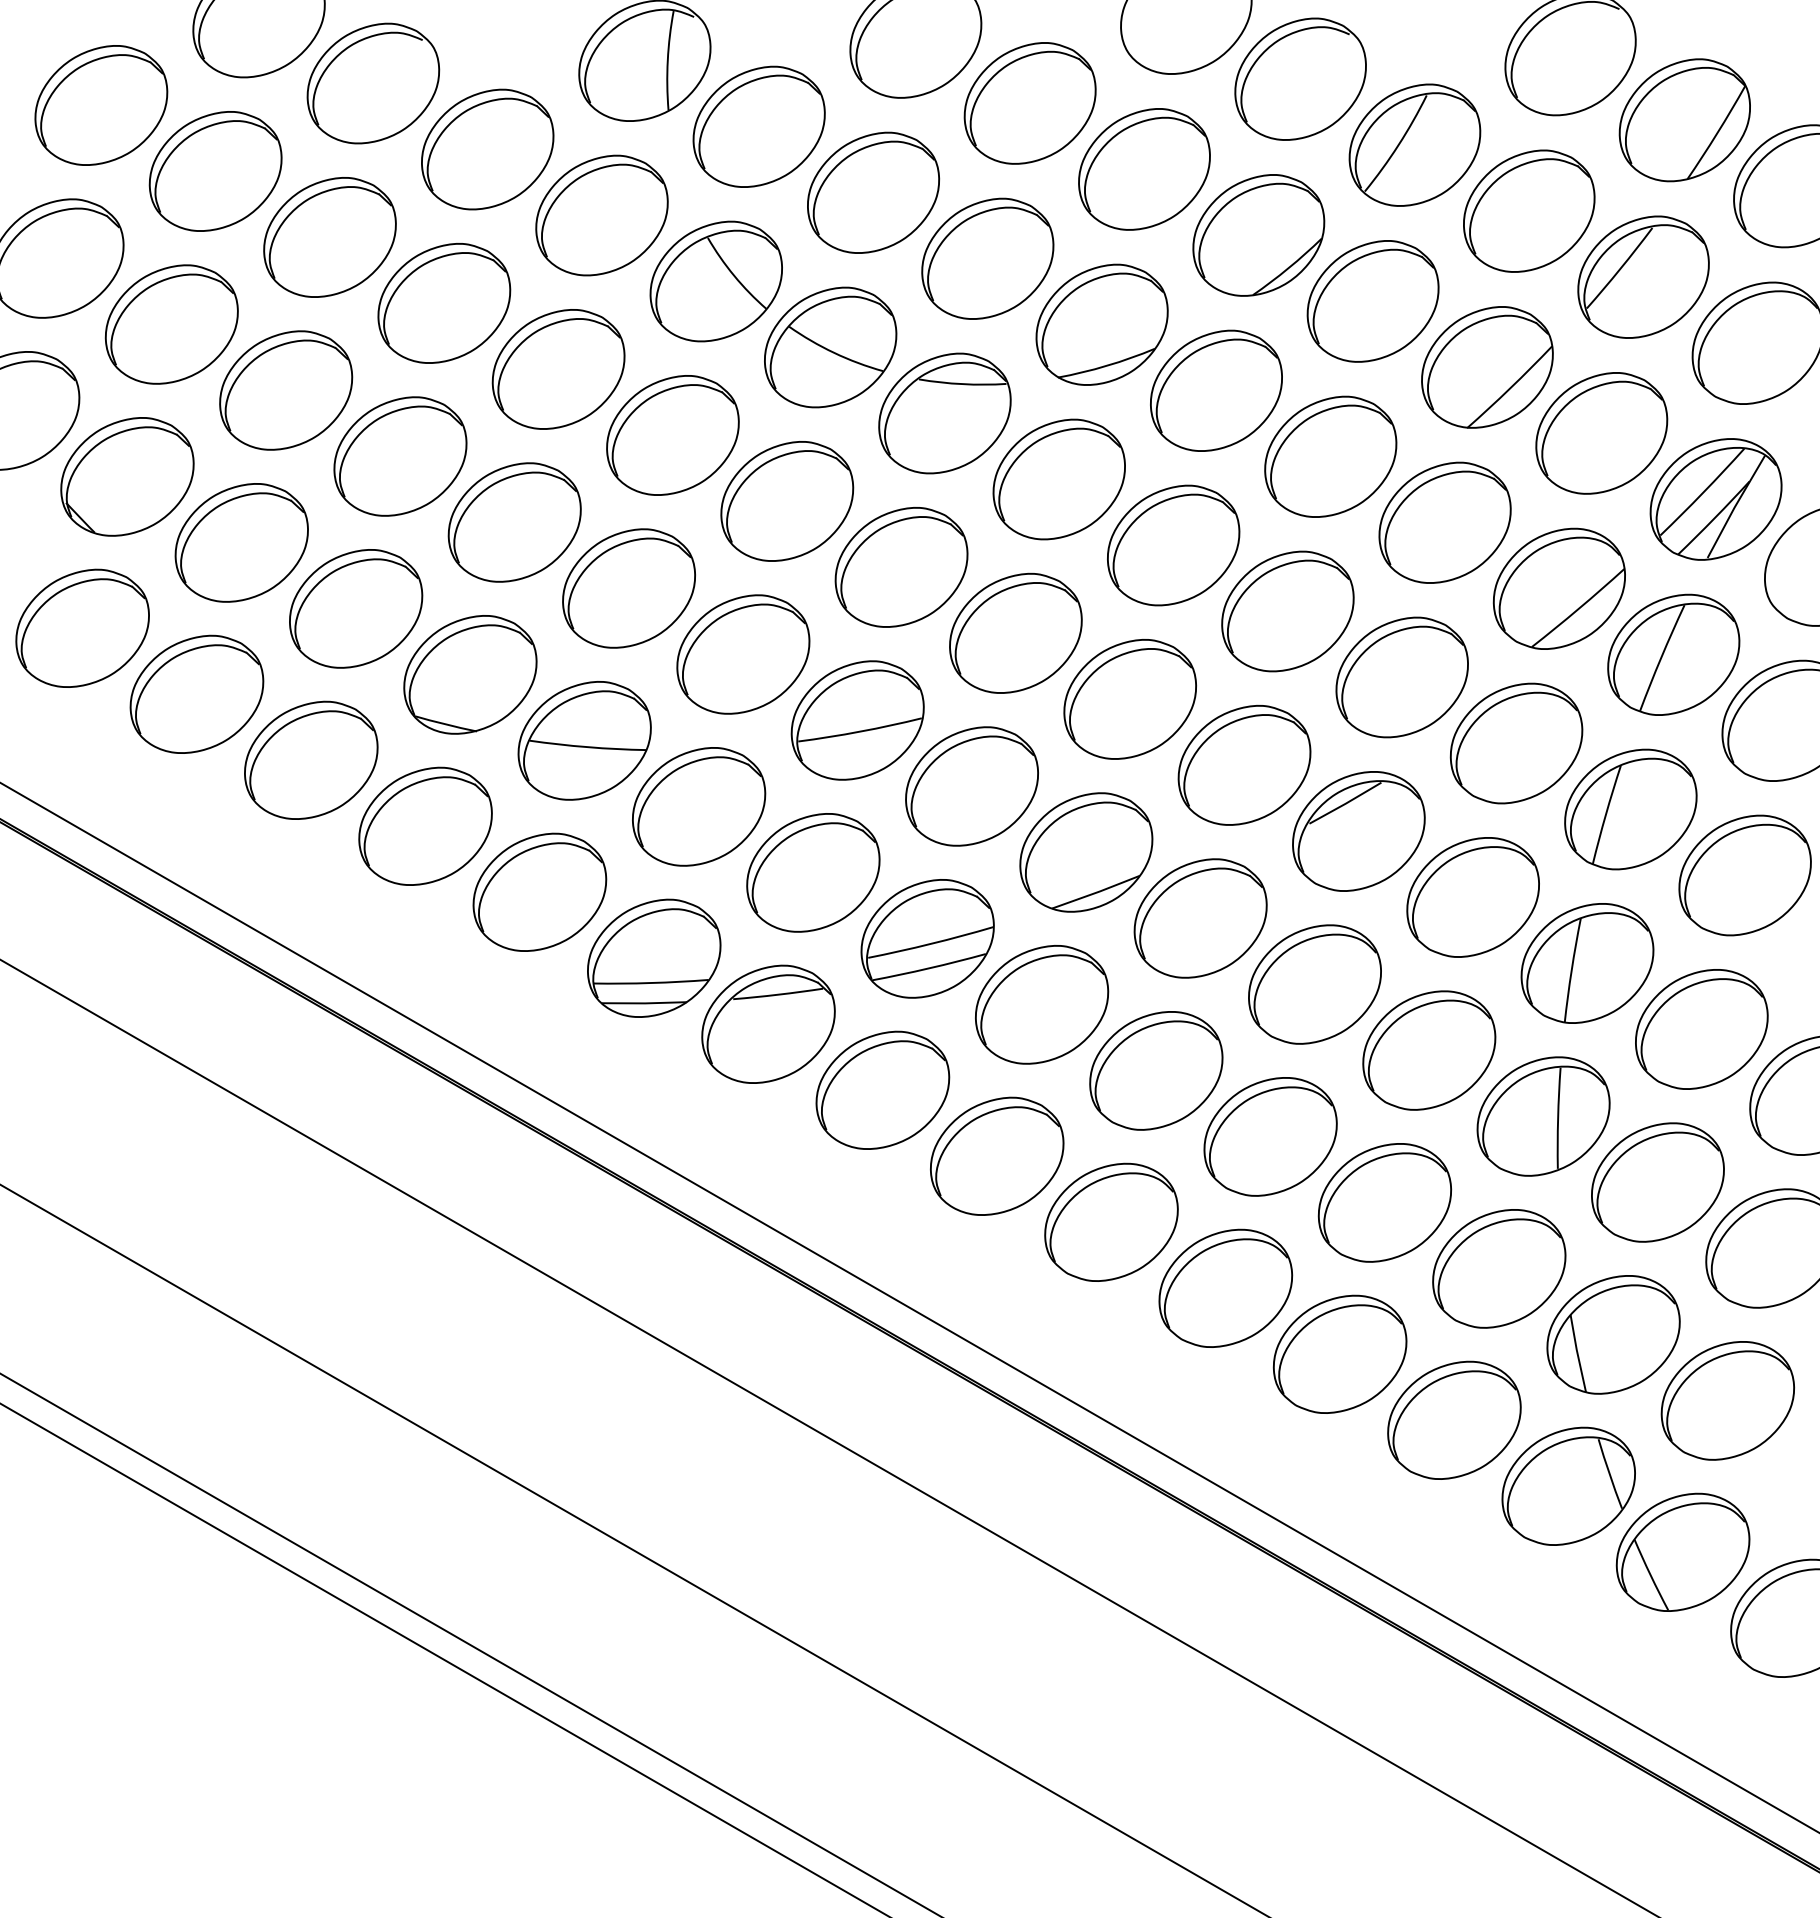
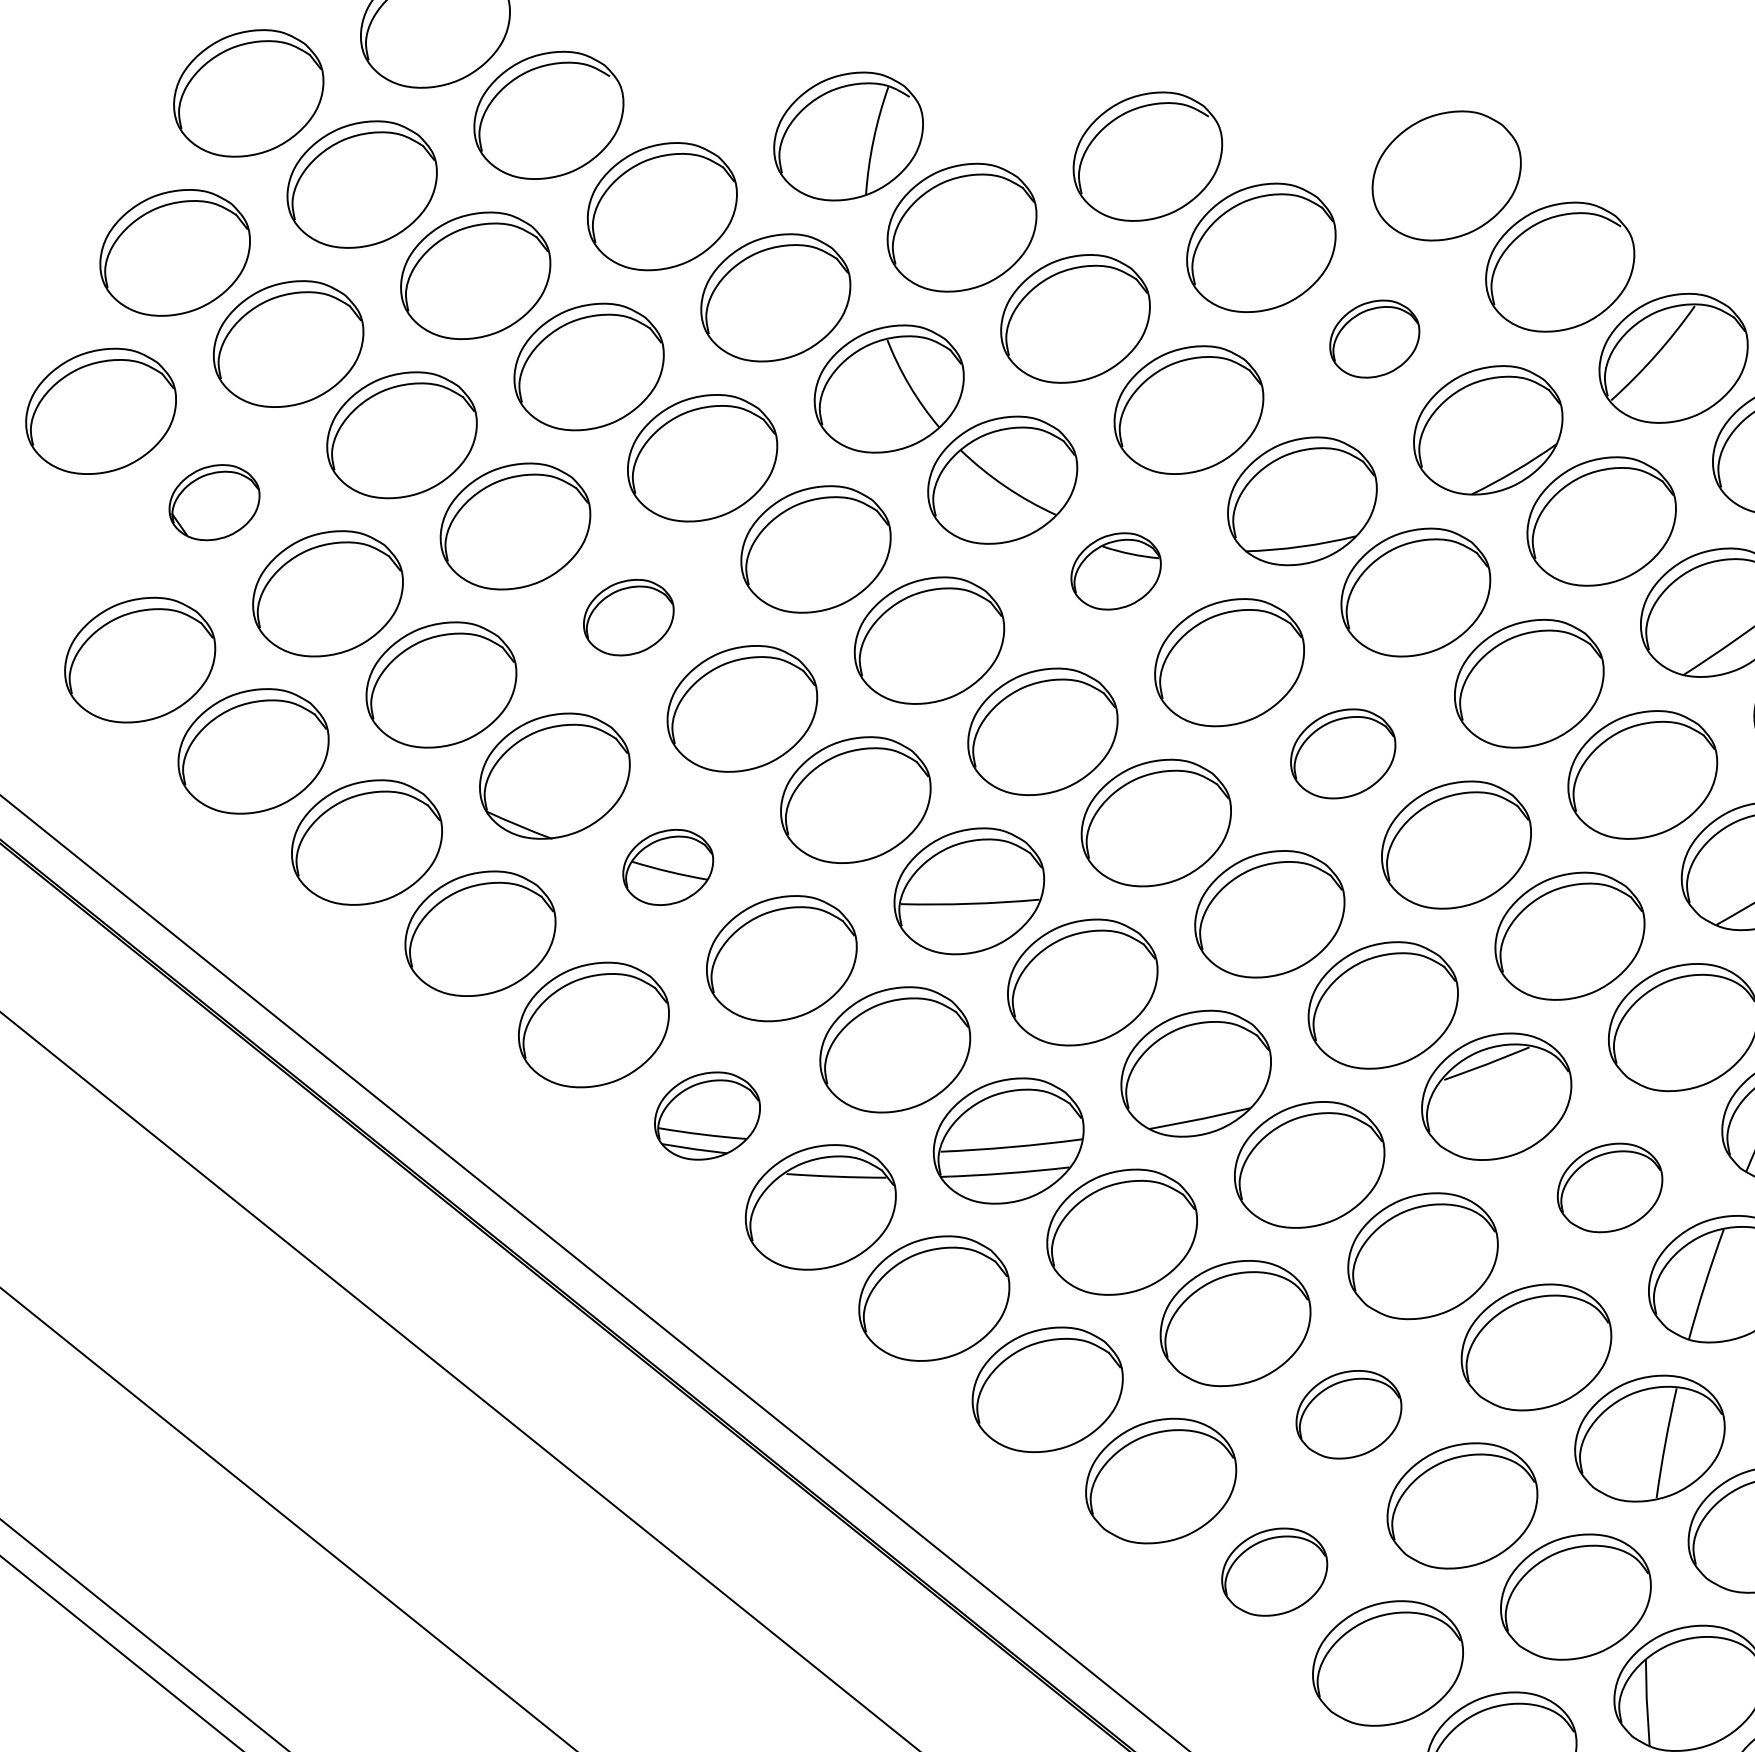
part: (1144, 169) -> (1374, 339), size x0.6
part: (944, 413) -> (1115, 571), size x0.6
part: (127, 476) -> (214, 502), size x0.6
part: (514, 522) -> (628, 617), size x0.6
part: (1173, 545) -> (1342, 753), size x0.7
part: (584, 740) -> (668, 866), size x0.6
part: (1472, 897) -> (1609, 1187), size x0.7
part: (654, 957) -> (707, 1115), size x0.7
part: (1270, 1136) -> (1348, 1414), size x0.7
part: (1225, 1287) -> (1274, 1571), size x0.7

